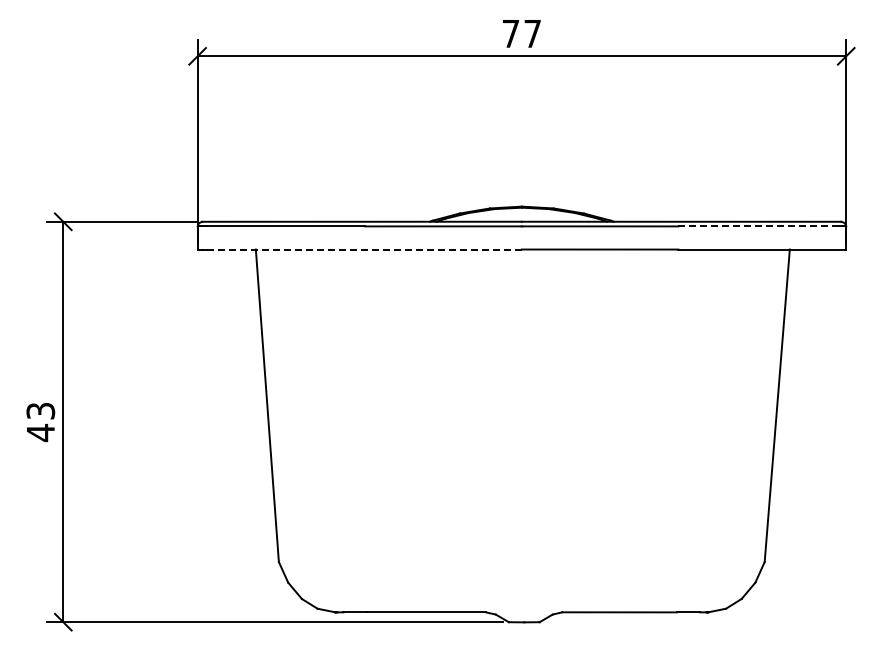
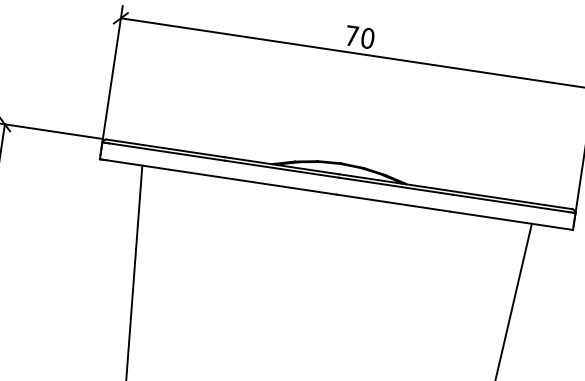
text: (532, 33) -> (367, 38), 77 -> 70
line: (758, 226) -> (511, 203), dashed -> solid
line: (363, 249) -> (220, 177), dashed -> solid

